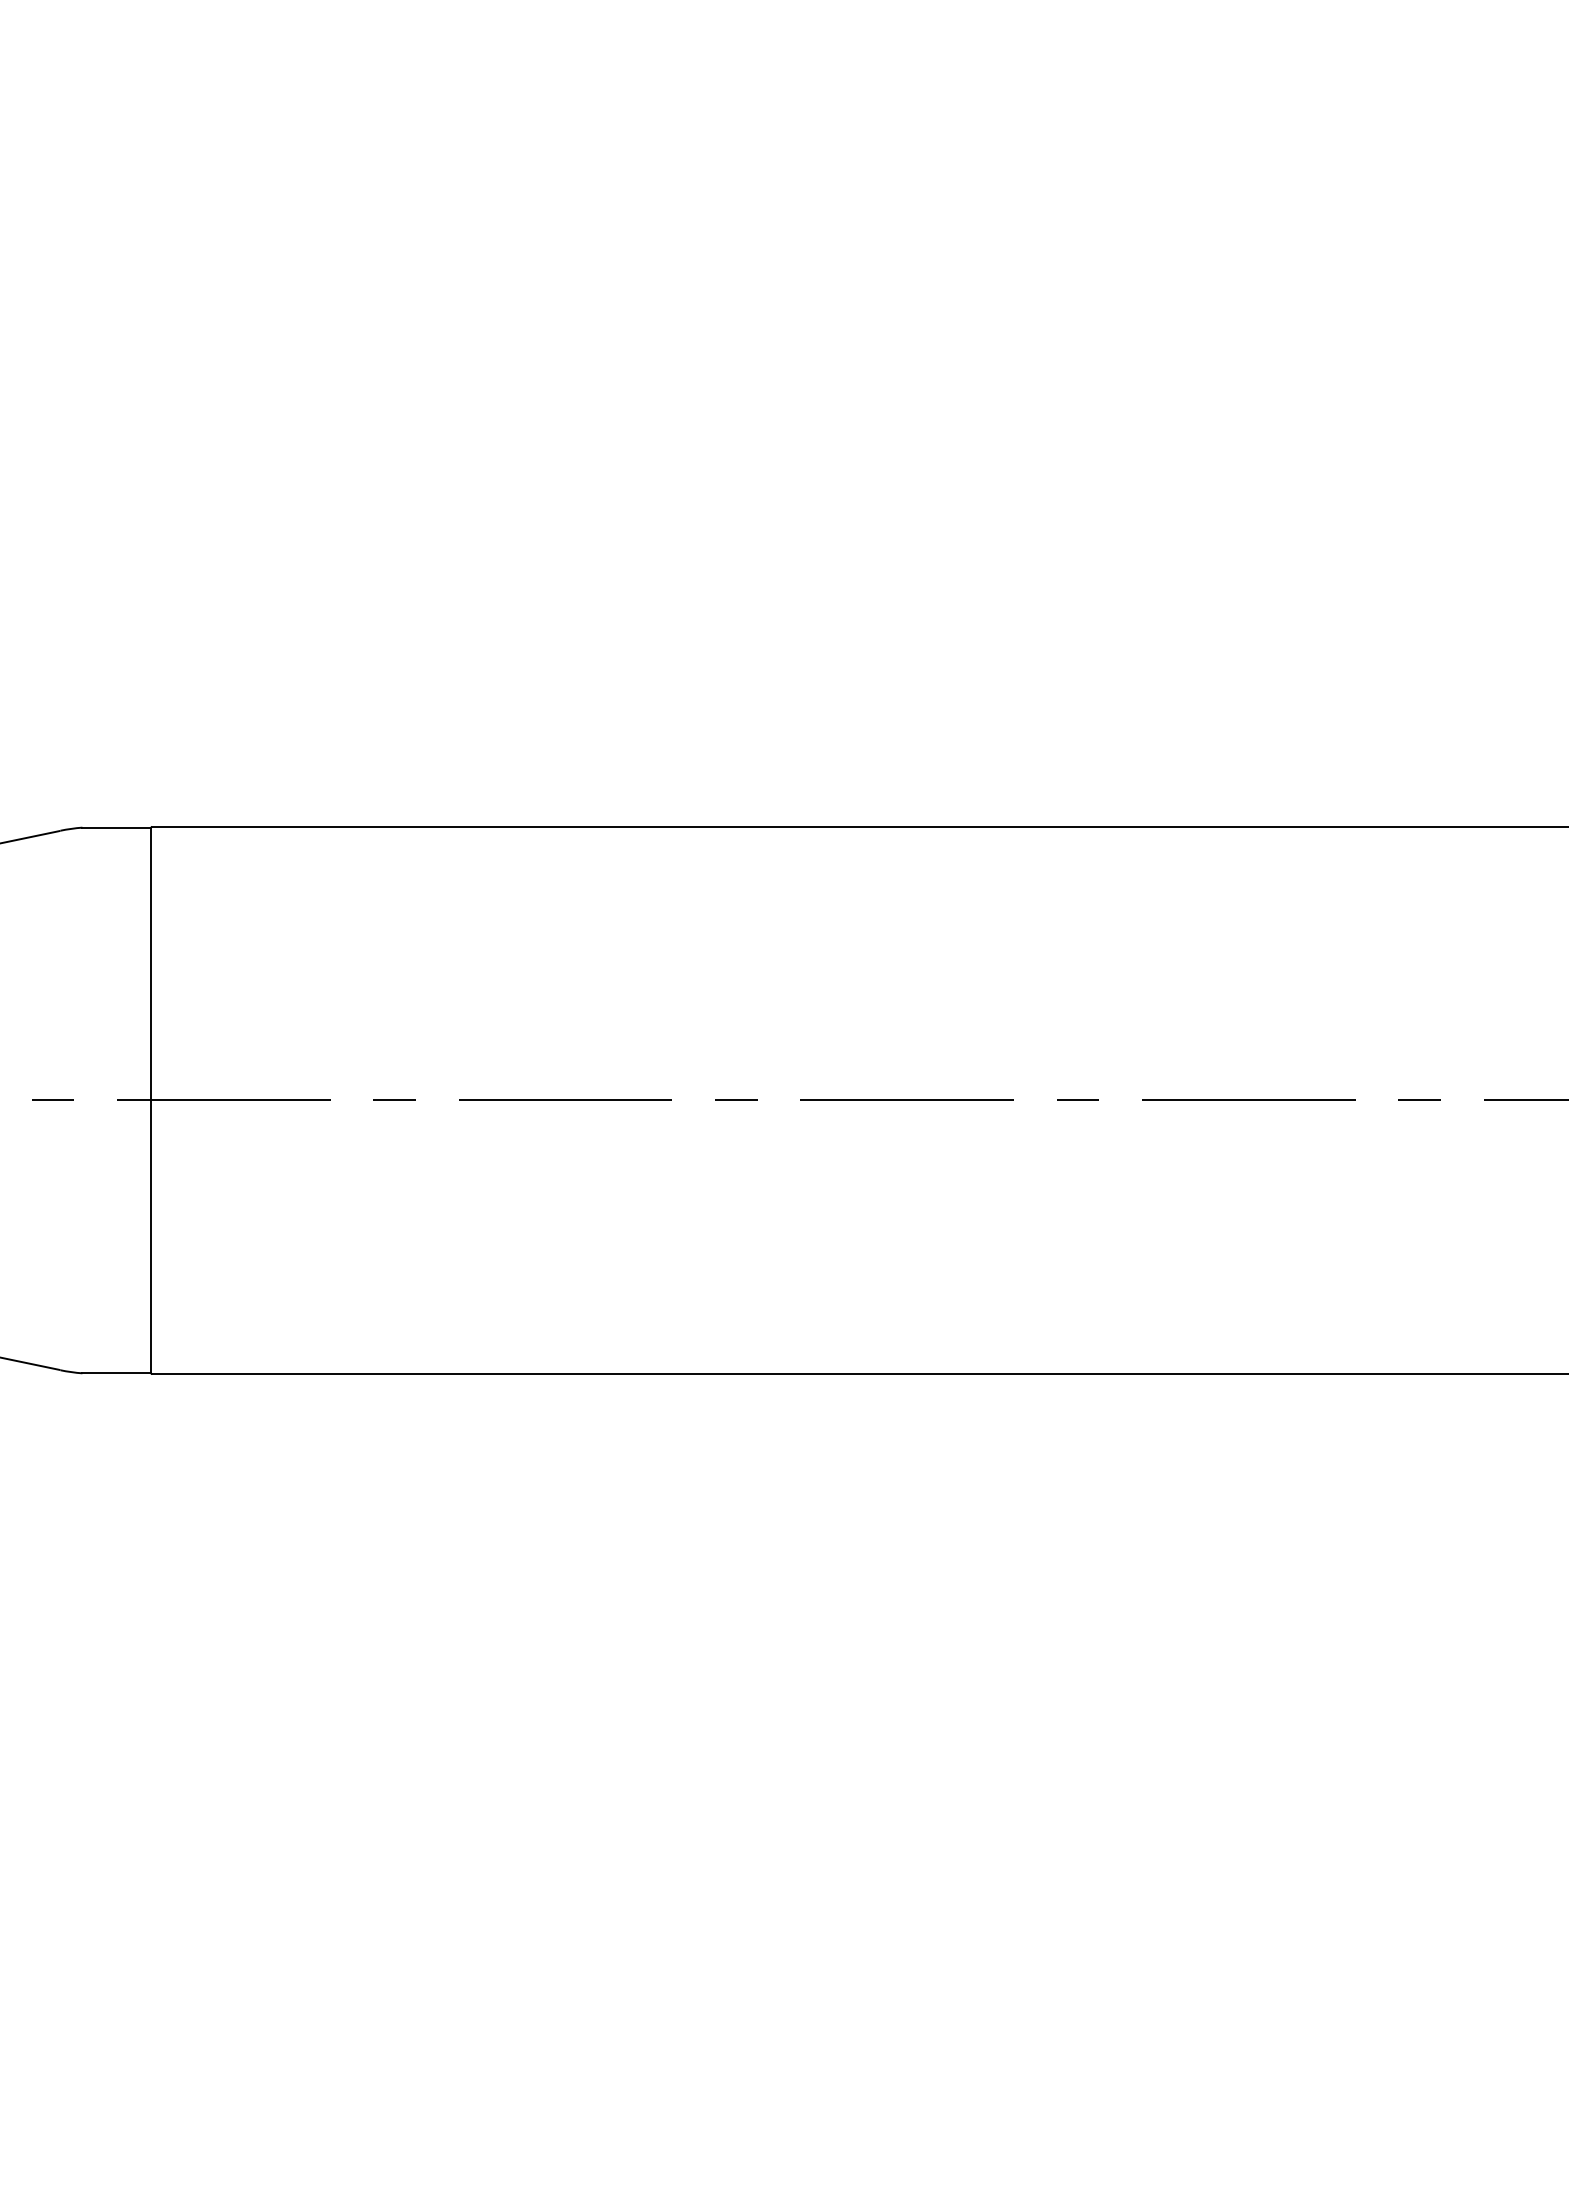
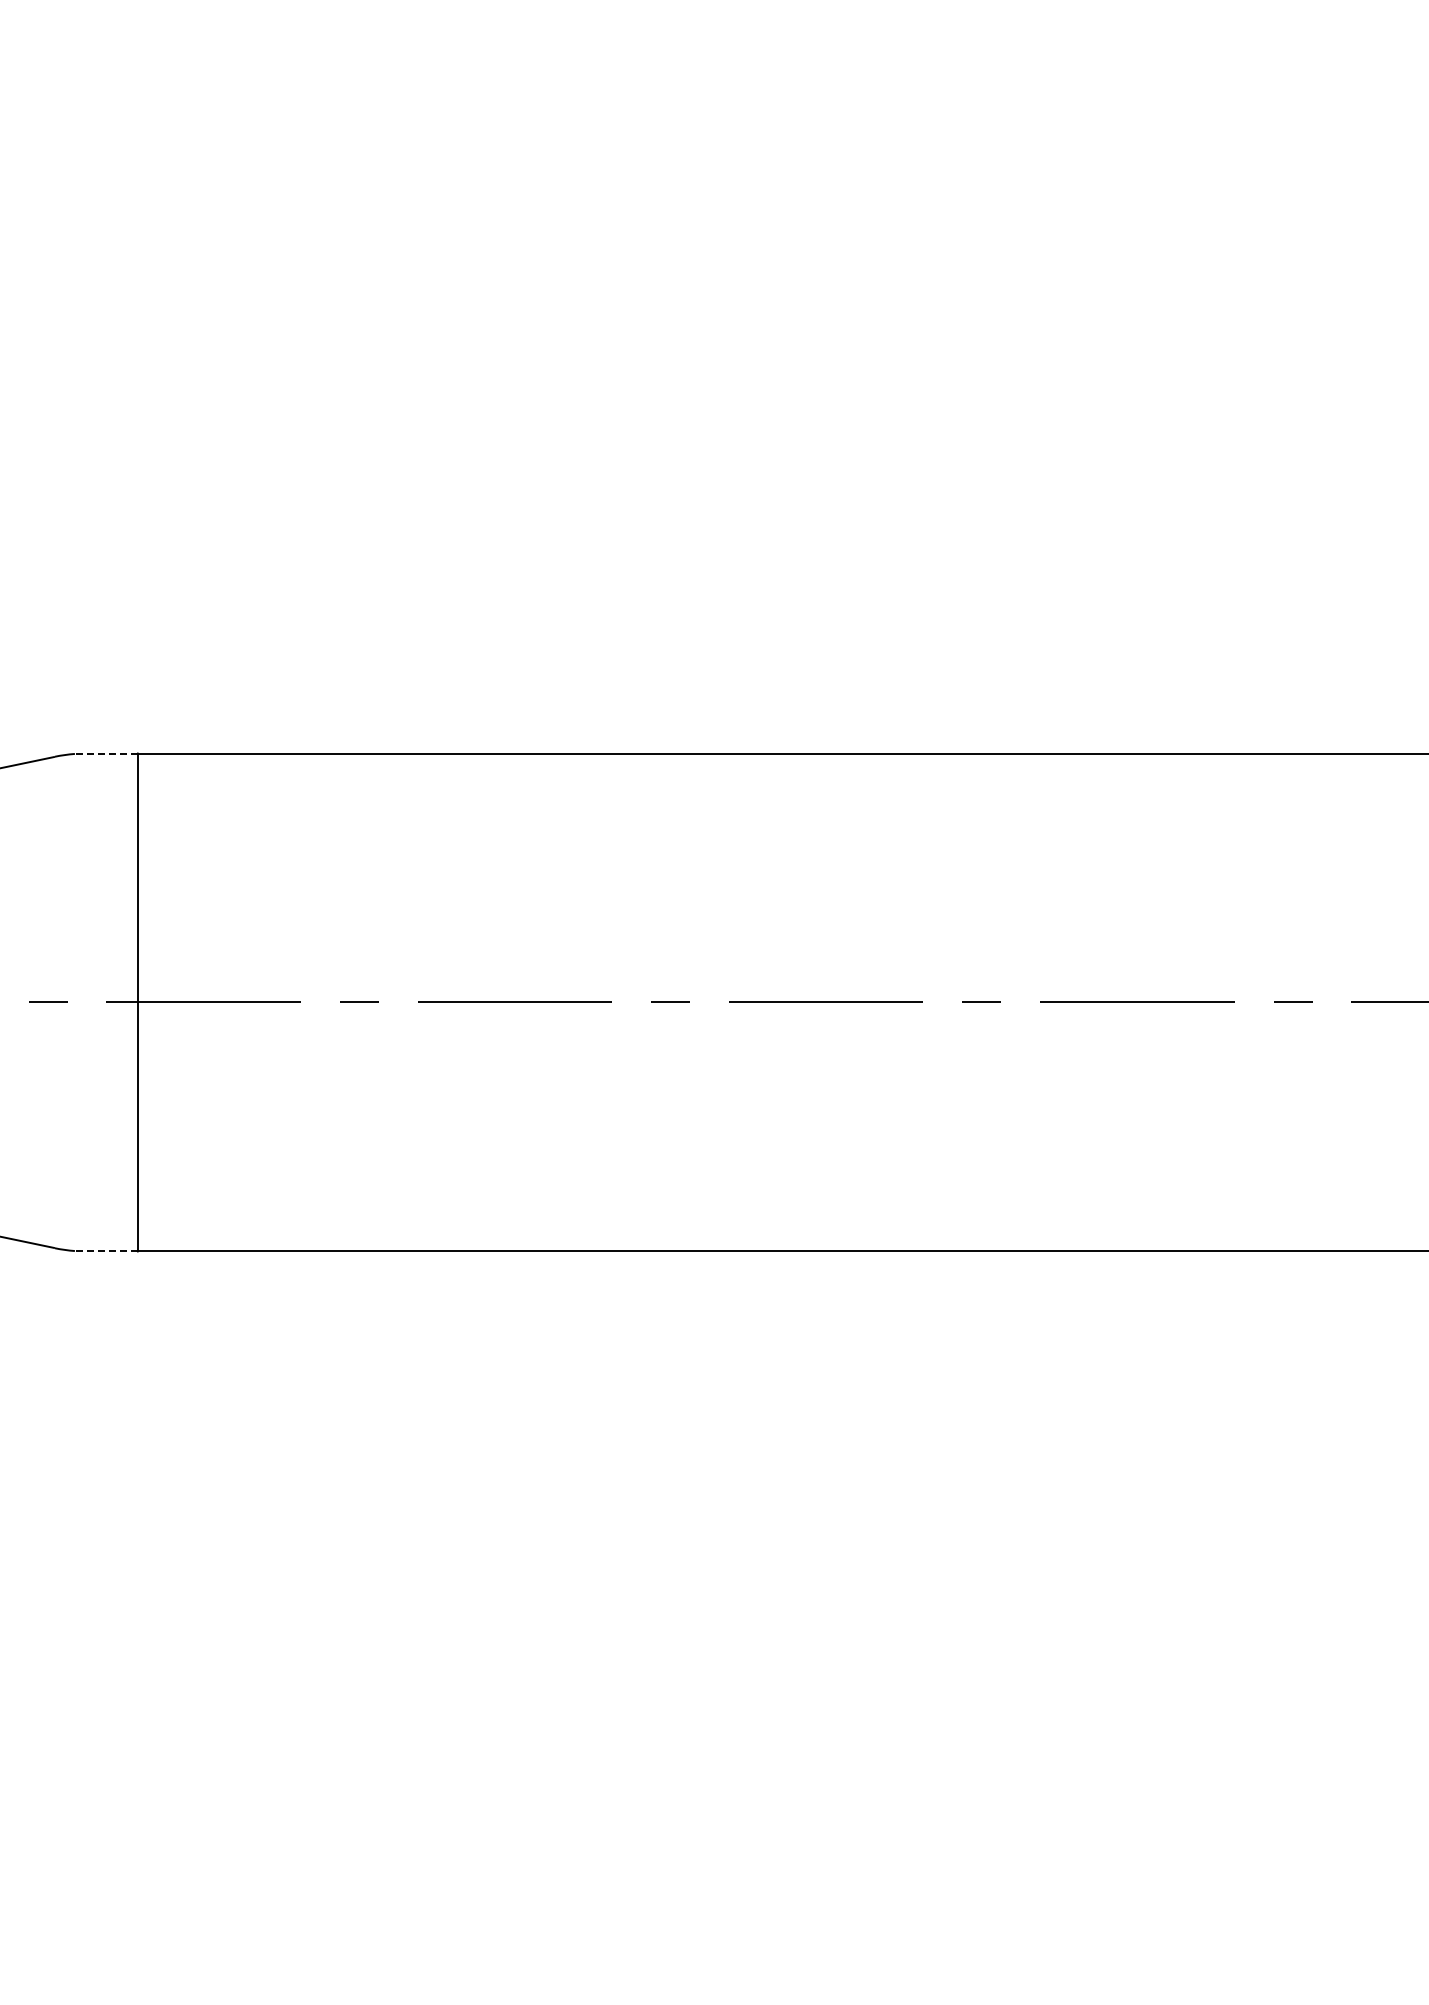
line: (116, 827) -> (105, 753), solid -> dashed
line: (116, 1373) -> (105, 1251), solid -> dashed

